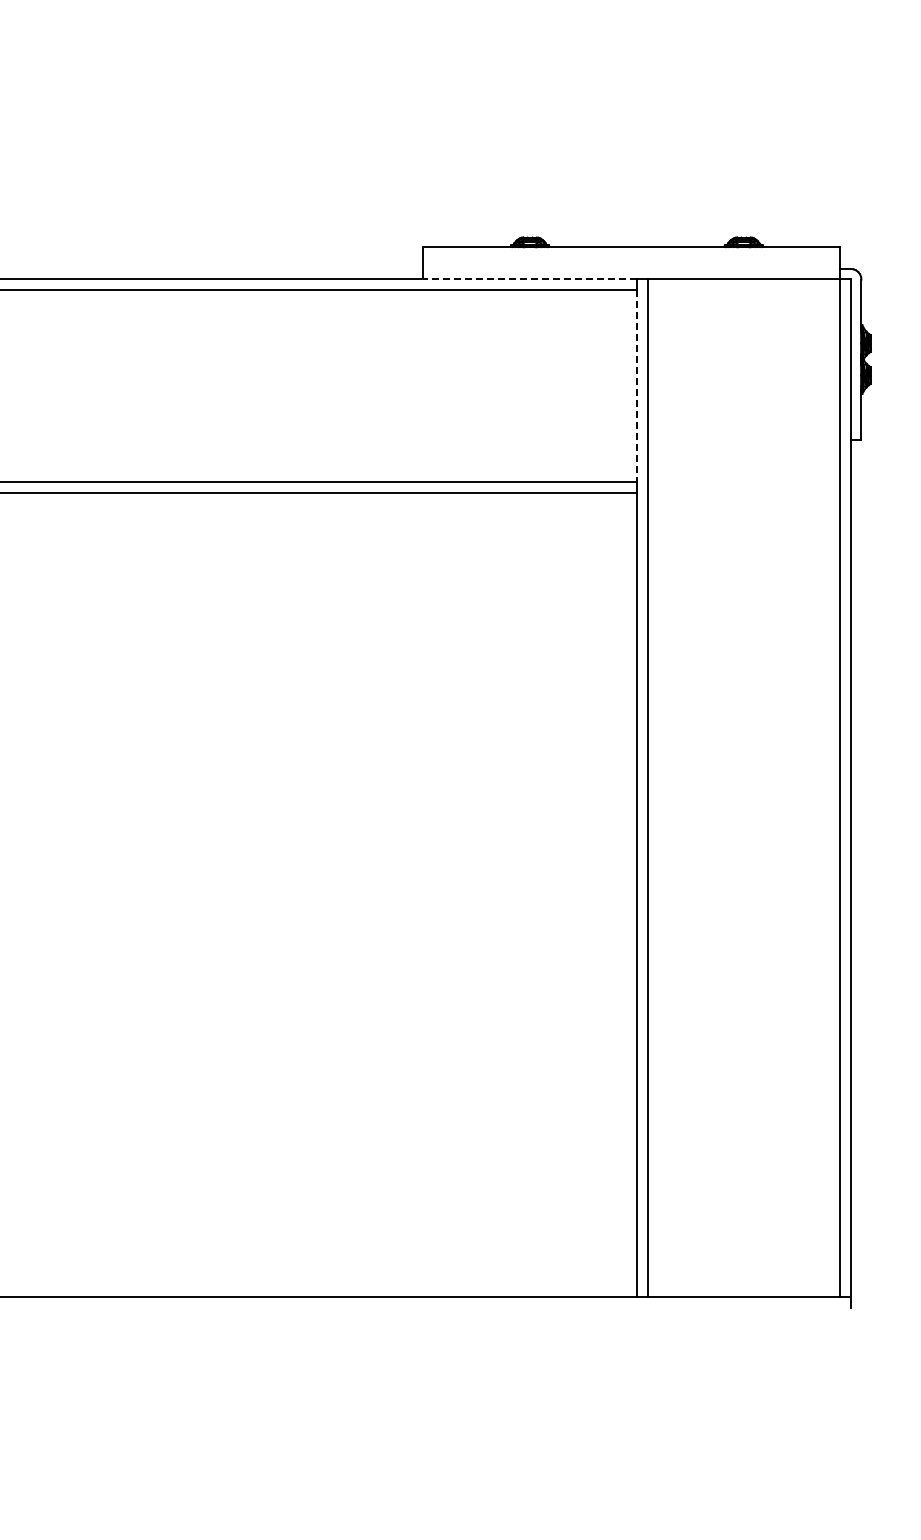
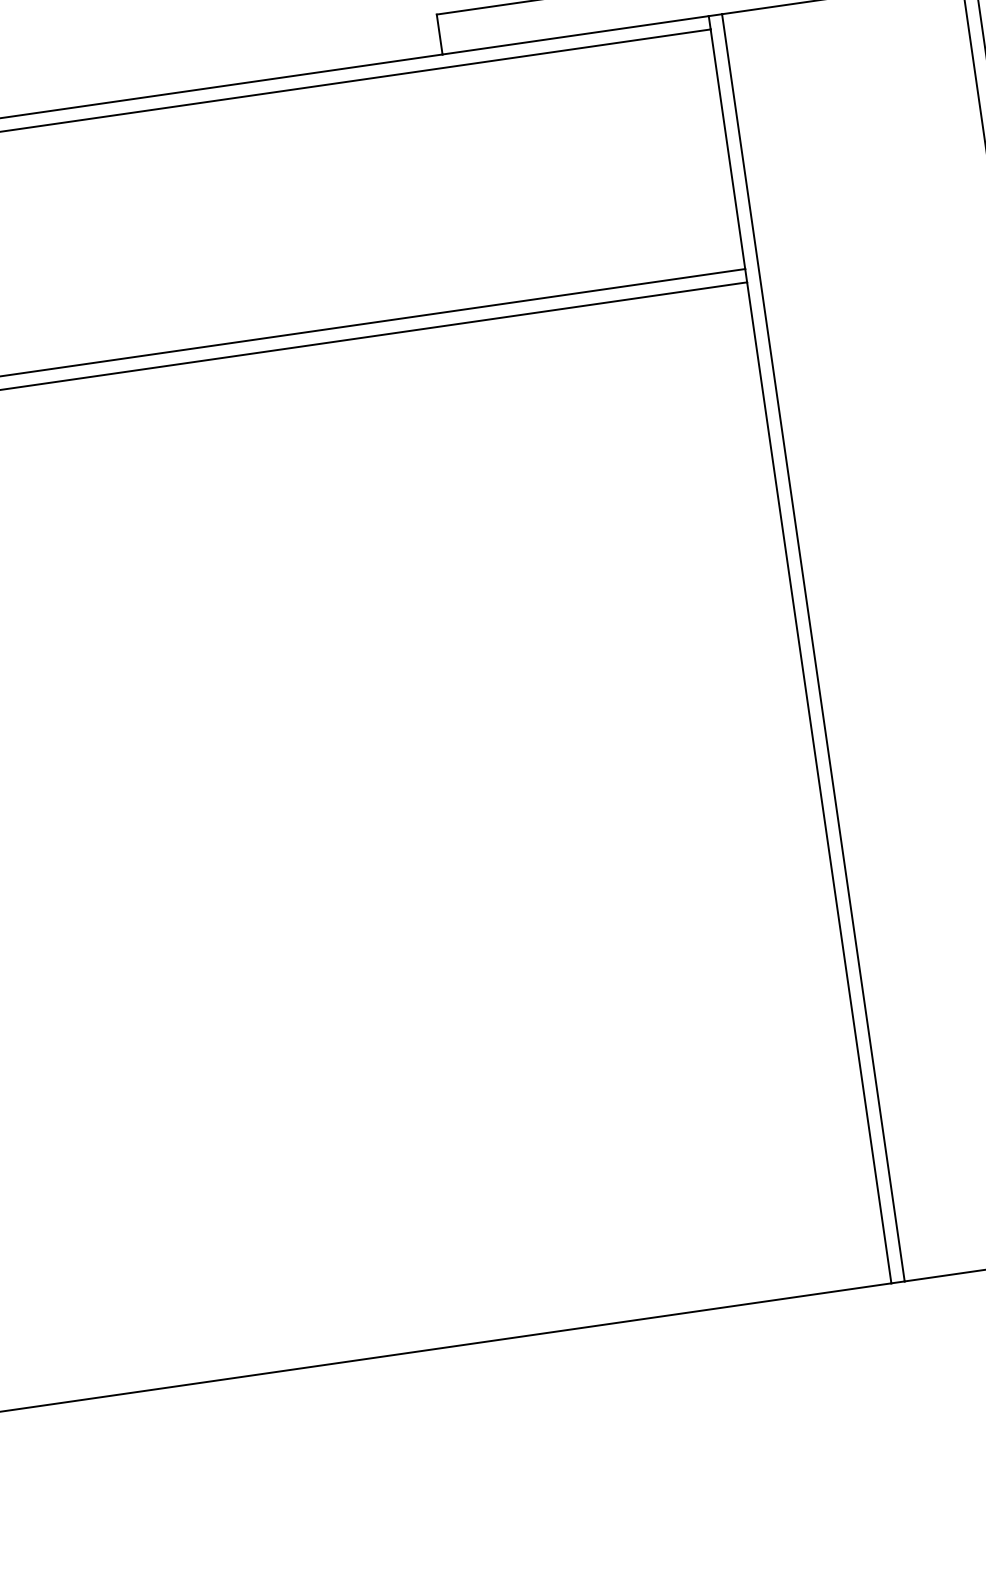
line: (530, 279) -> (576, 35), dashed -> solid
line: (636, 386) -> (727, 149), dashed -> solid

